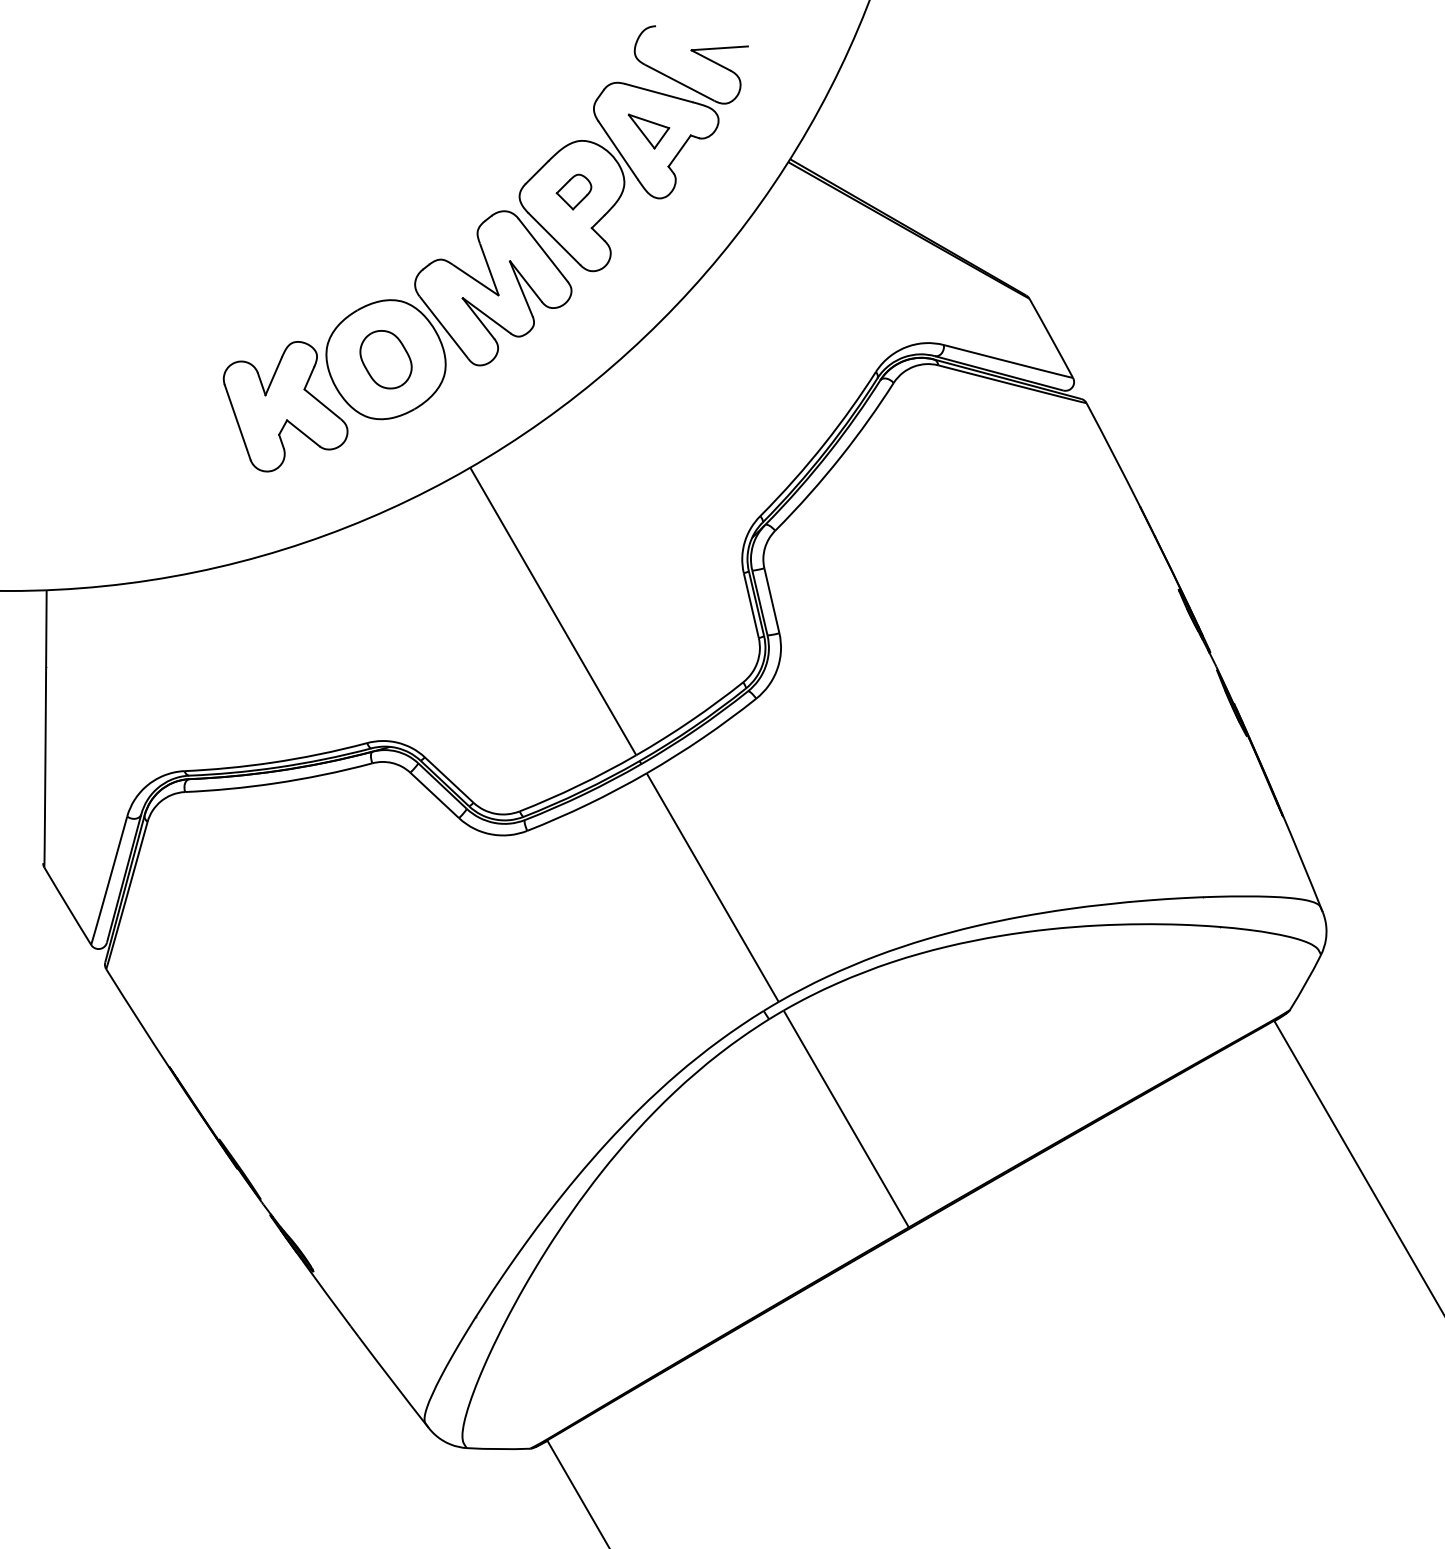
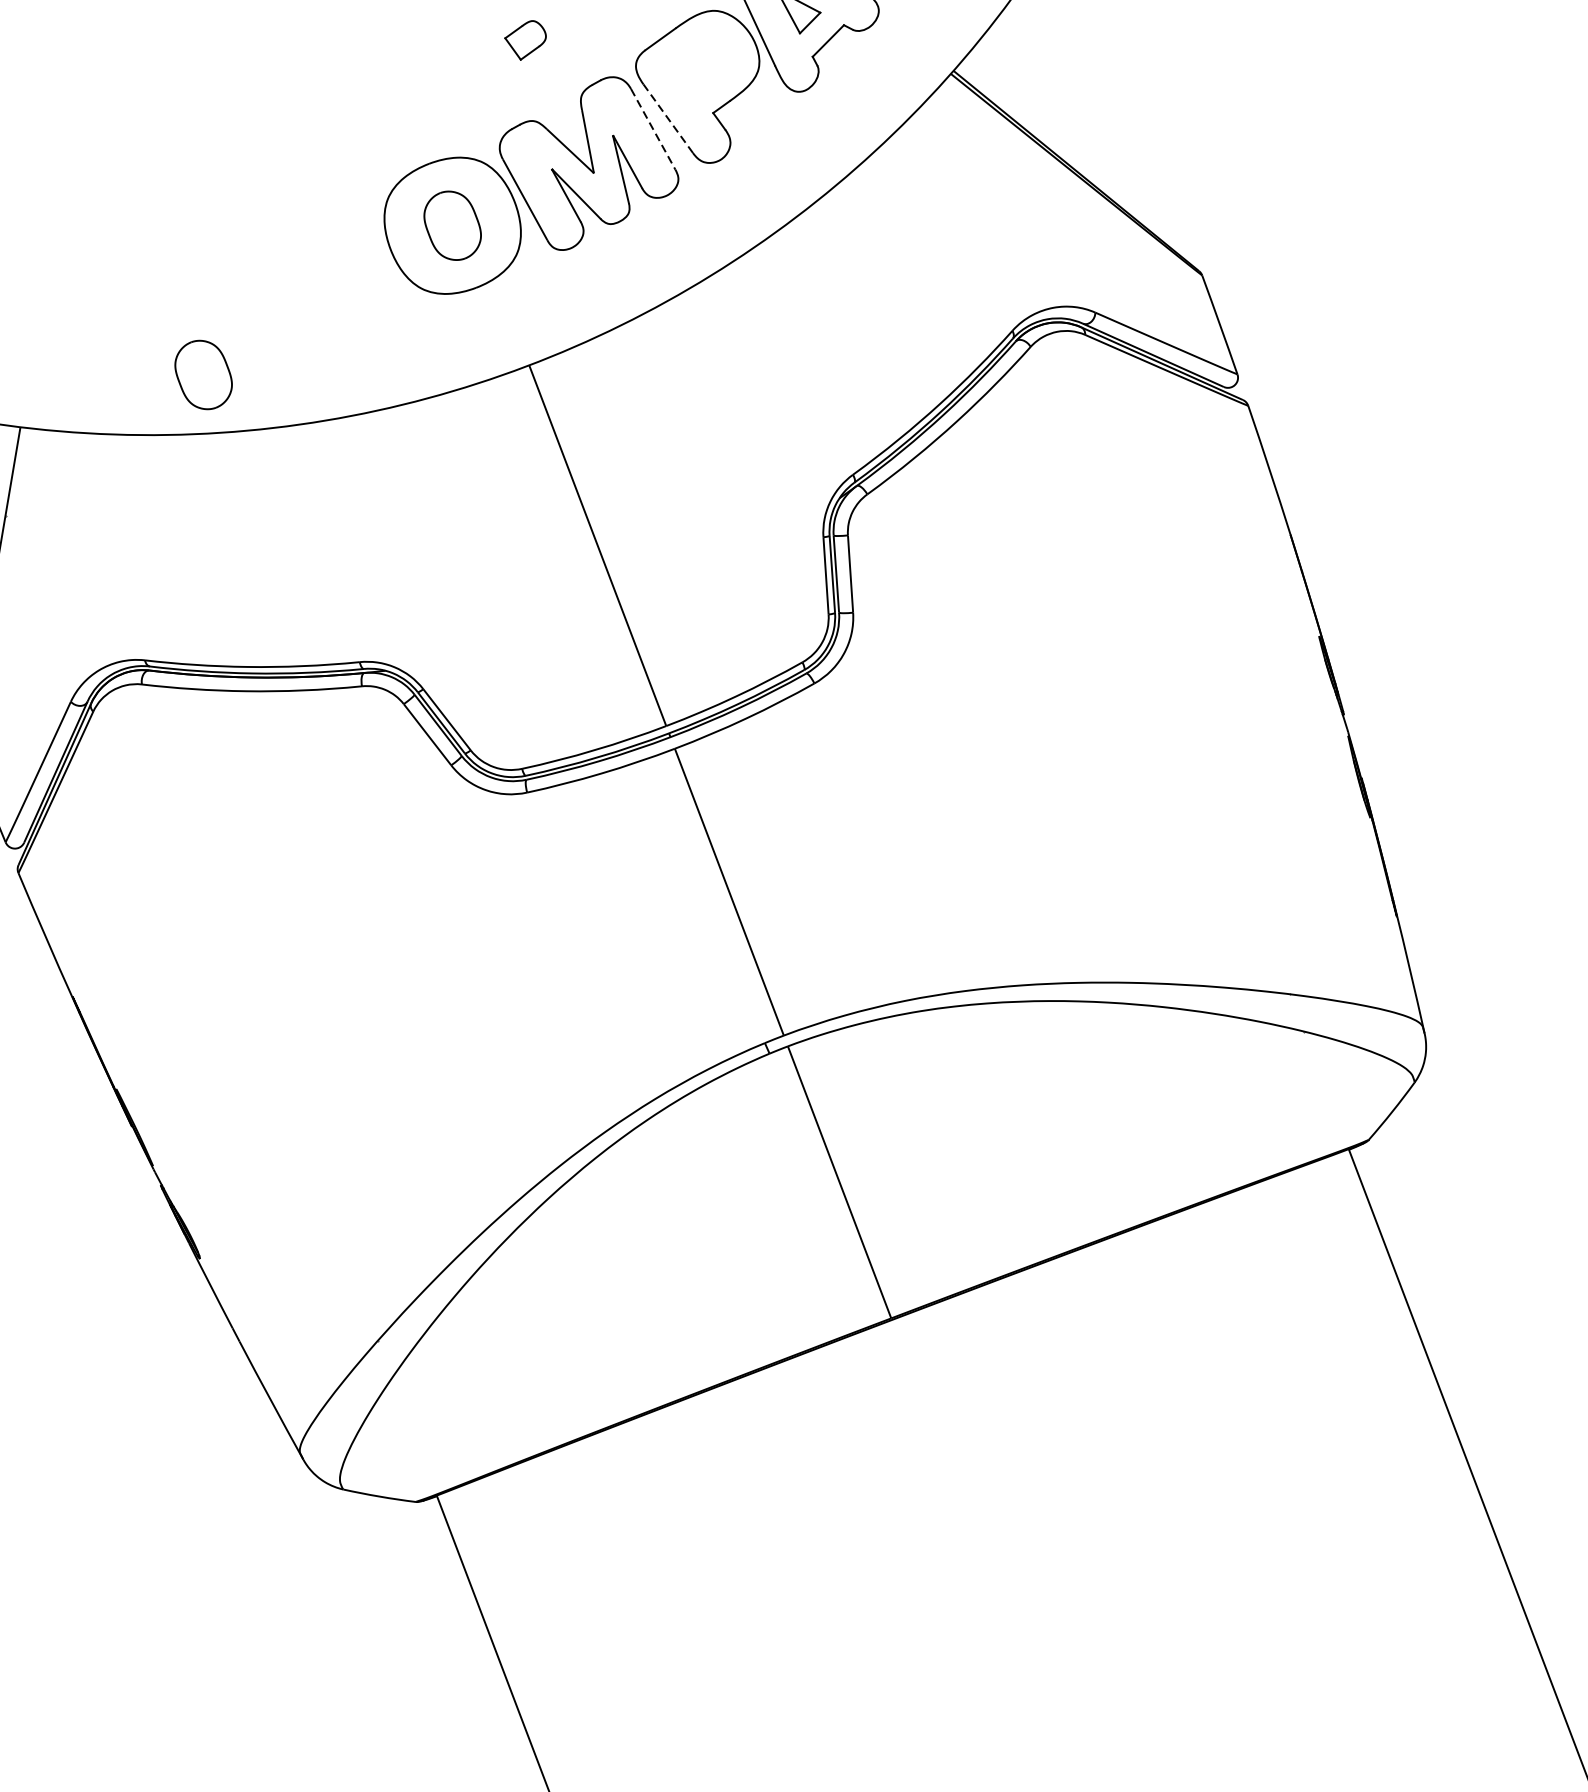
part: (573, 191) -> (524, 39), moved
line: (554, 238) -> (668, 118), solid -> dashed
line: (543, 250) -> (653, 129), solid -> dashed
part: (285, 406) -> (328, 260), removed
part: (194, 520) -> (203, 374), added

